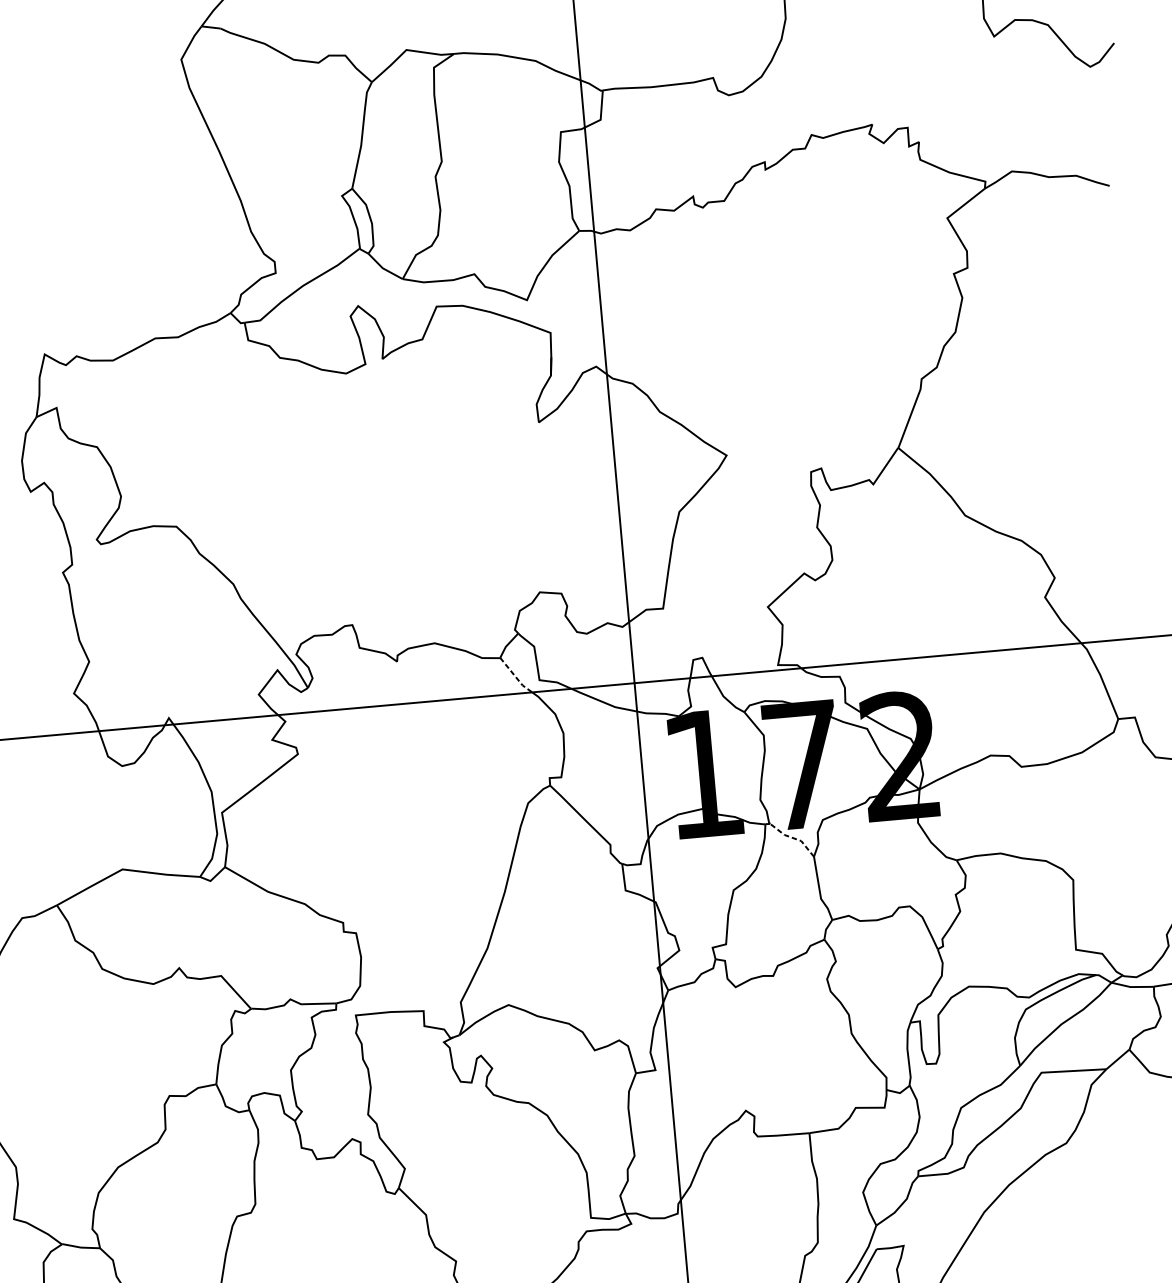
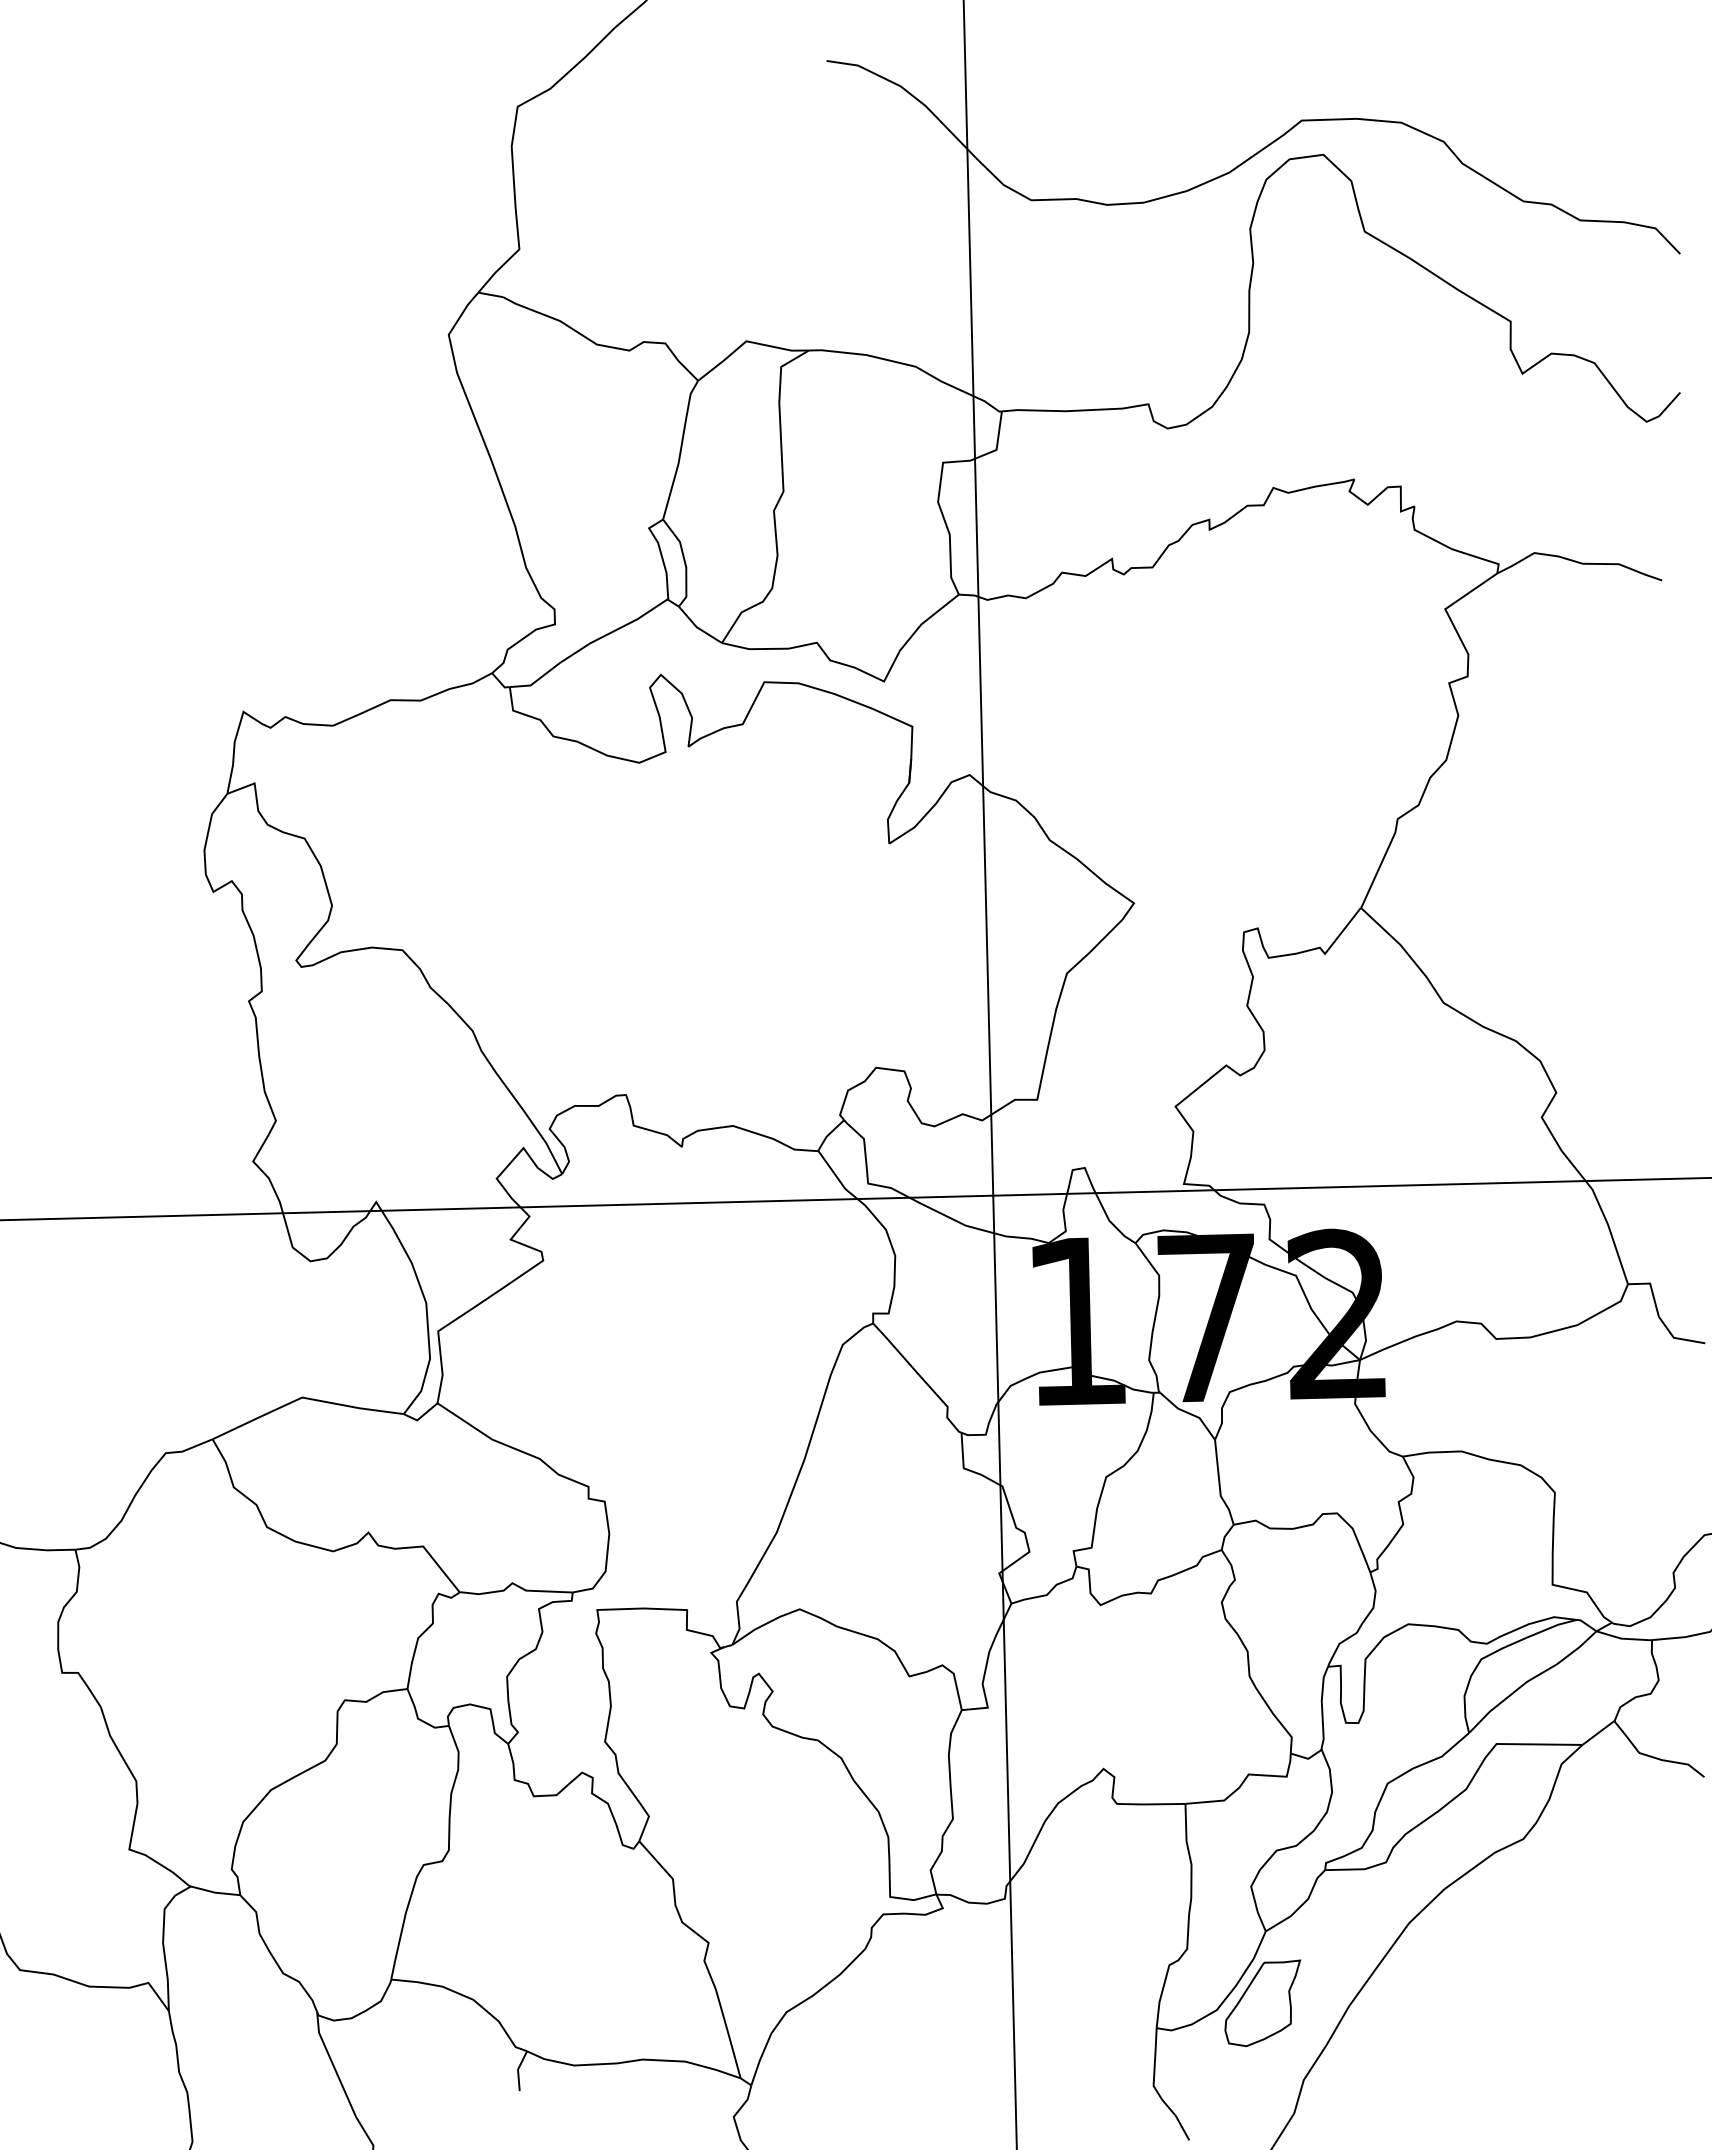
line: (515, 676) -> (836, 1176), dashed -> solid
line: (793, 838) -> (1189, 1413), dashed -> solid

